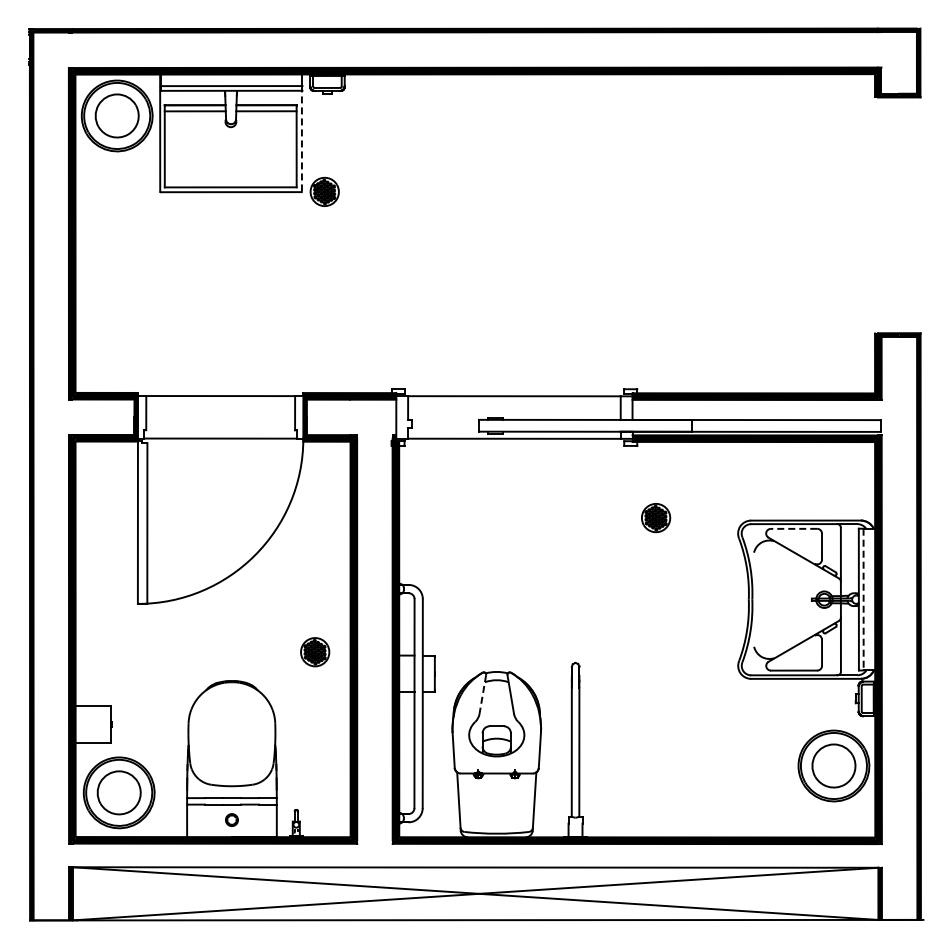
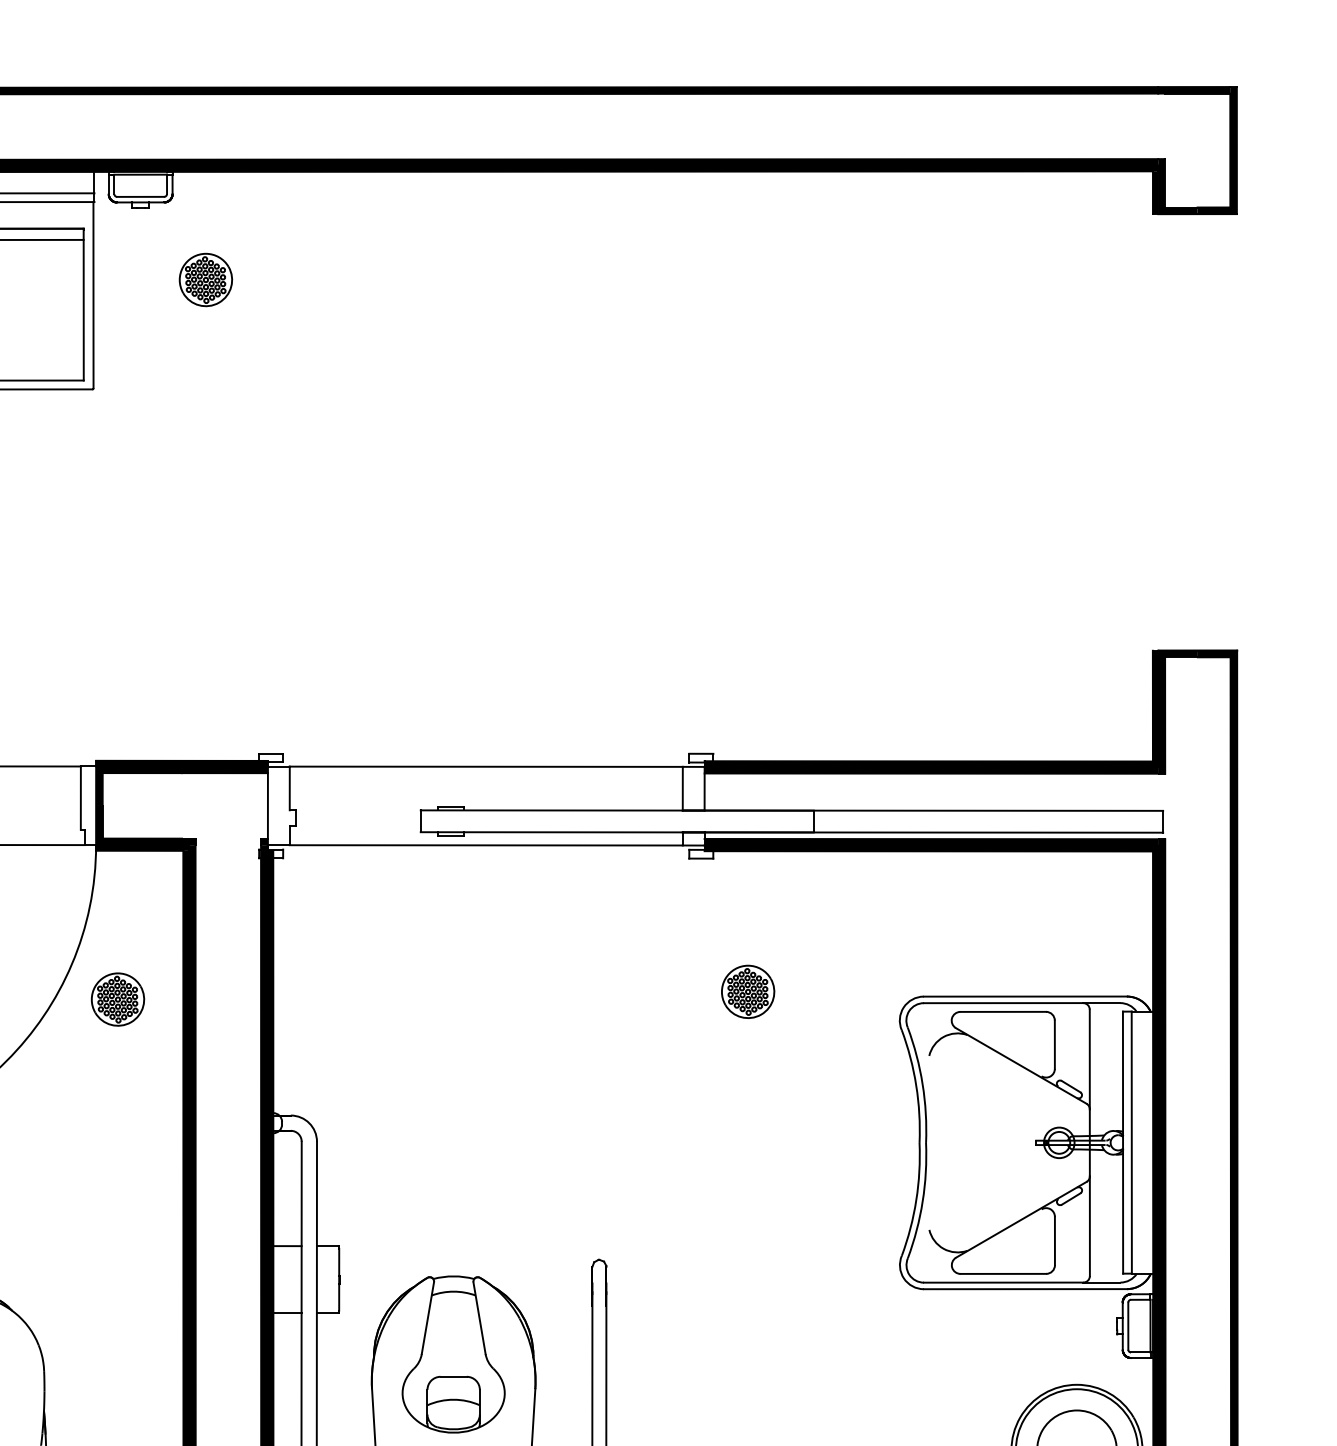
line: (301, 140) -> (92, 293), dashed -> solid
part: (324, 191) -> (205, 279), moved
line: (793, 528) -> (1002, 1011), dashed -> solid
line: (863, 599) -> (1131, 1142), dashed -> solid
part: (315, 652) -> (118, 1000), moved
line: (482, 694) -> (427, 1318), dashed -> solid

